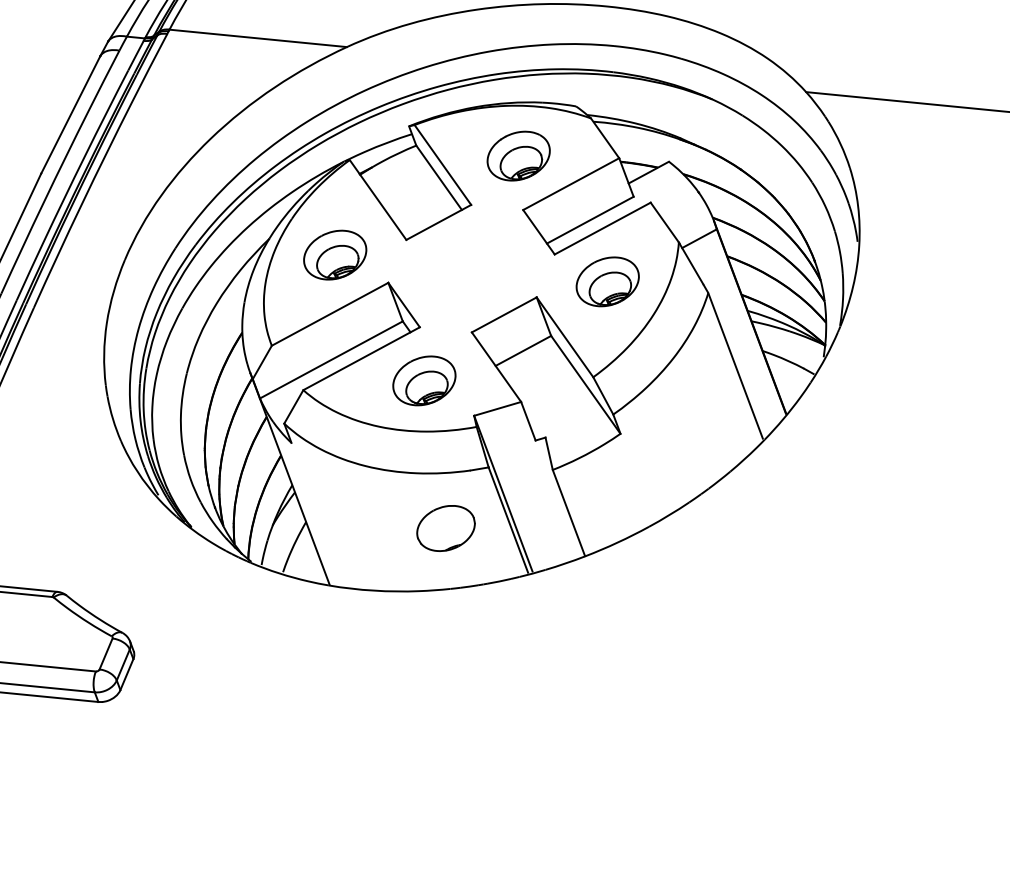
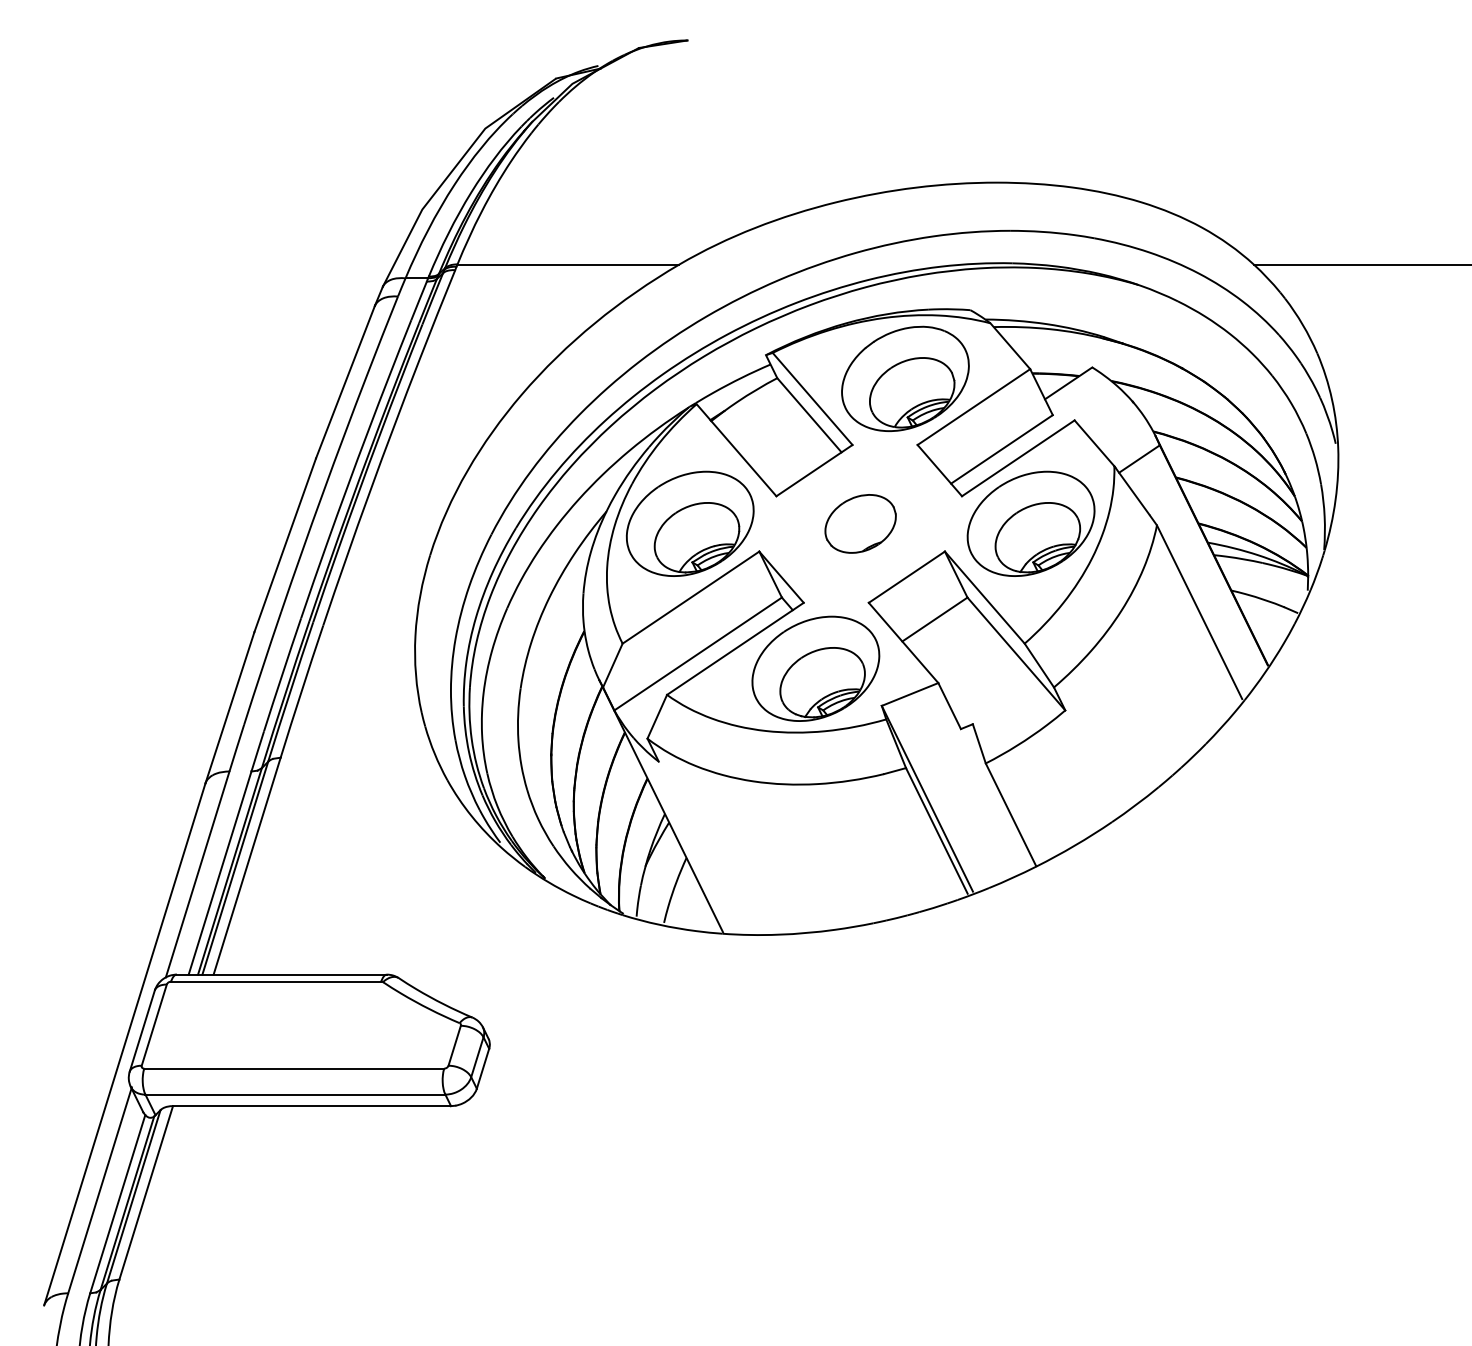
part: (518, 155) -> (905, 378), size x1.67
part: (334, 254) -> (689, 523), size x1.67
part: (607, 281) -> (1030, 523), size x1.67
part: (424, 380) -> (815, 668), size x1.67
part: (445, 528) -> (860, 523), moved

